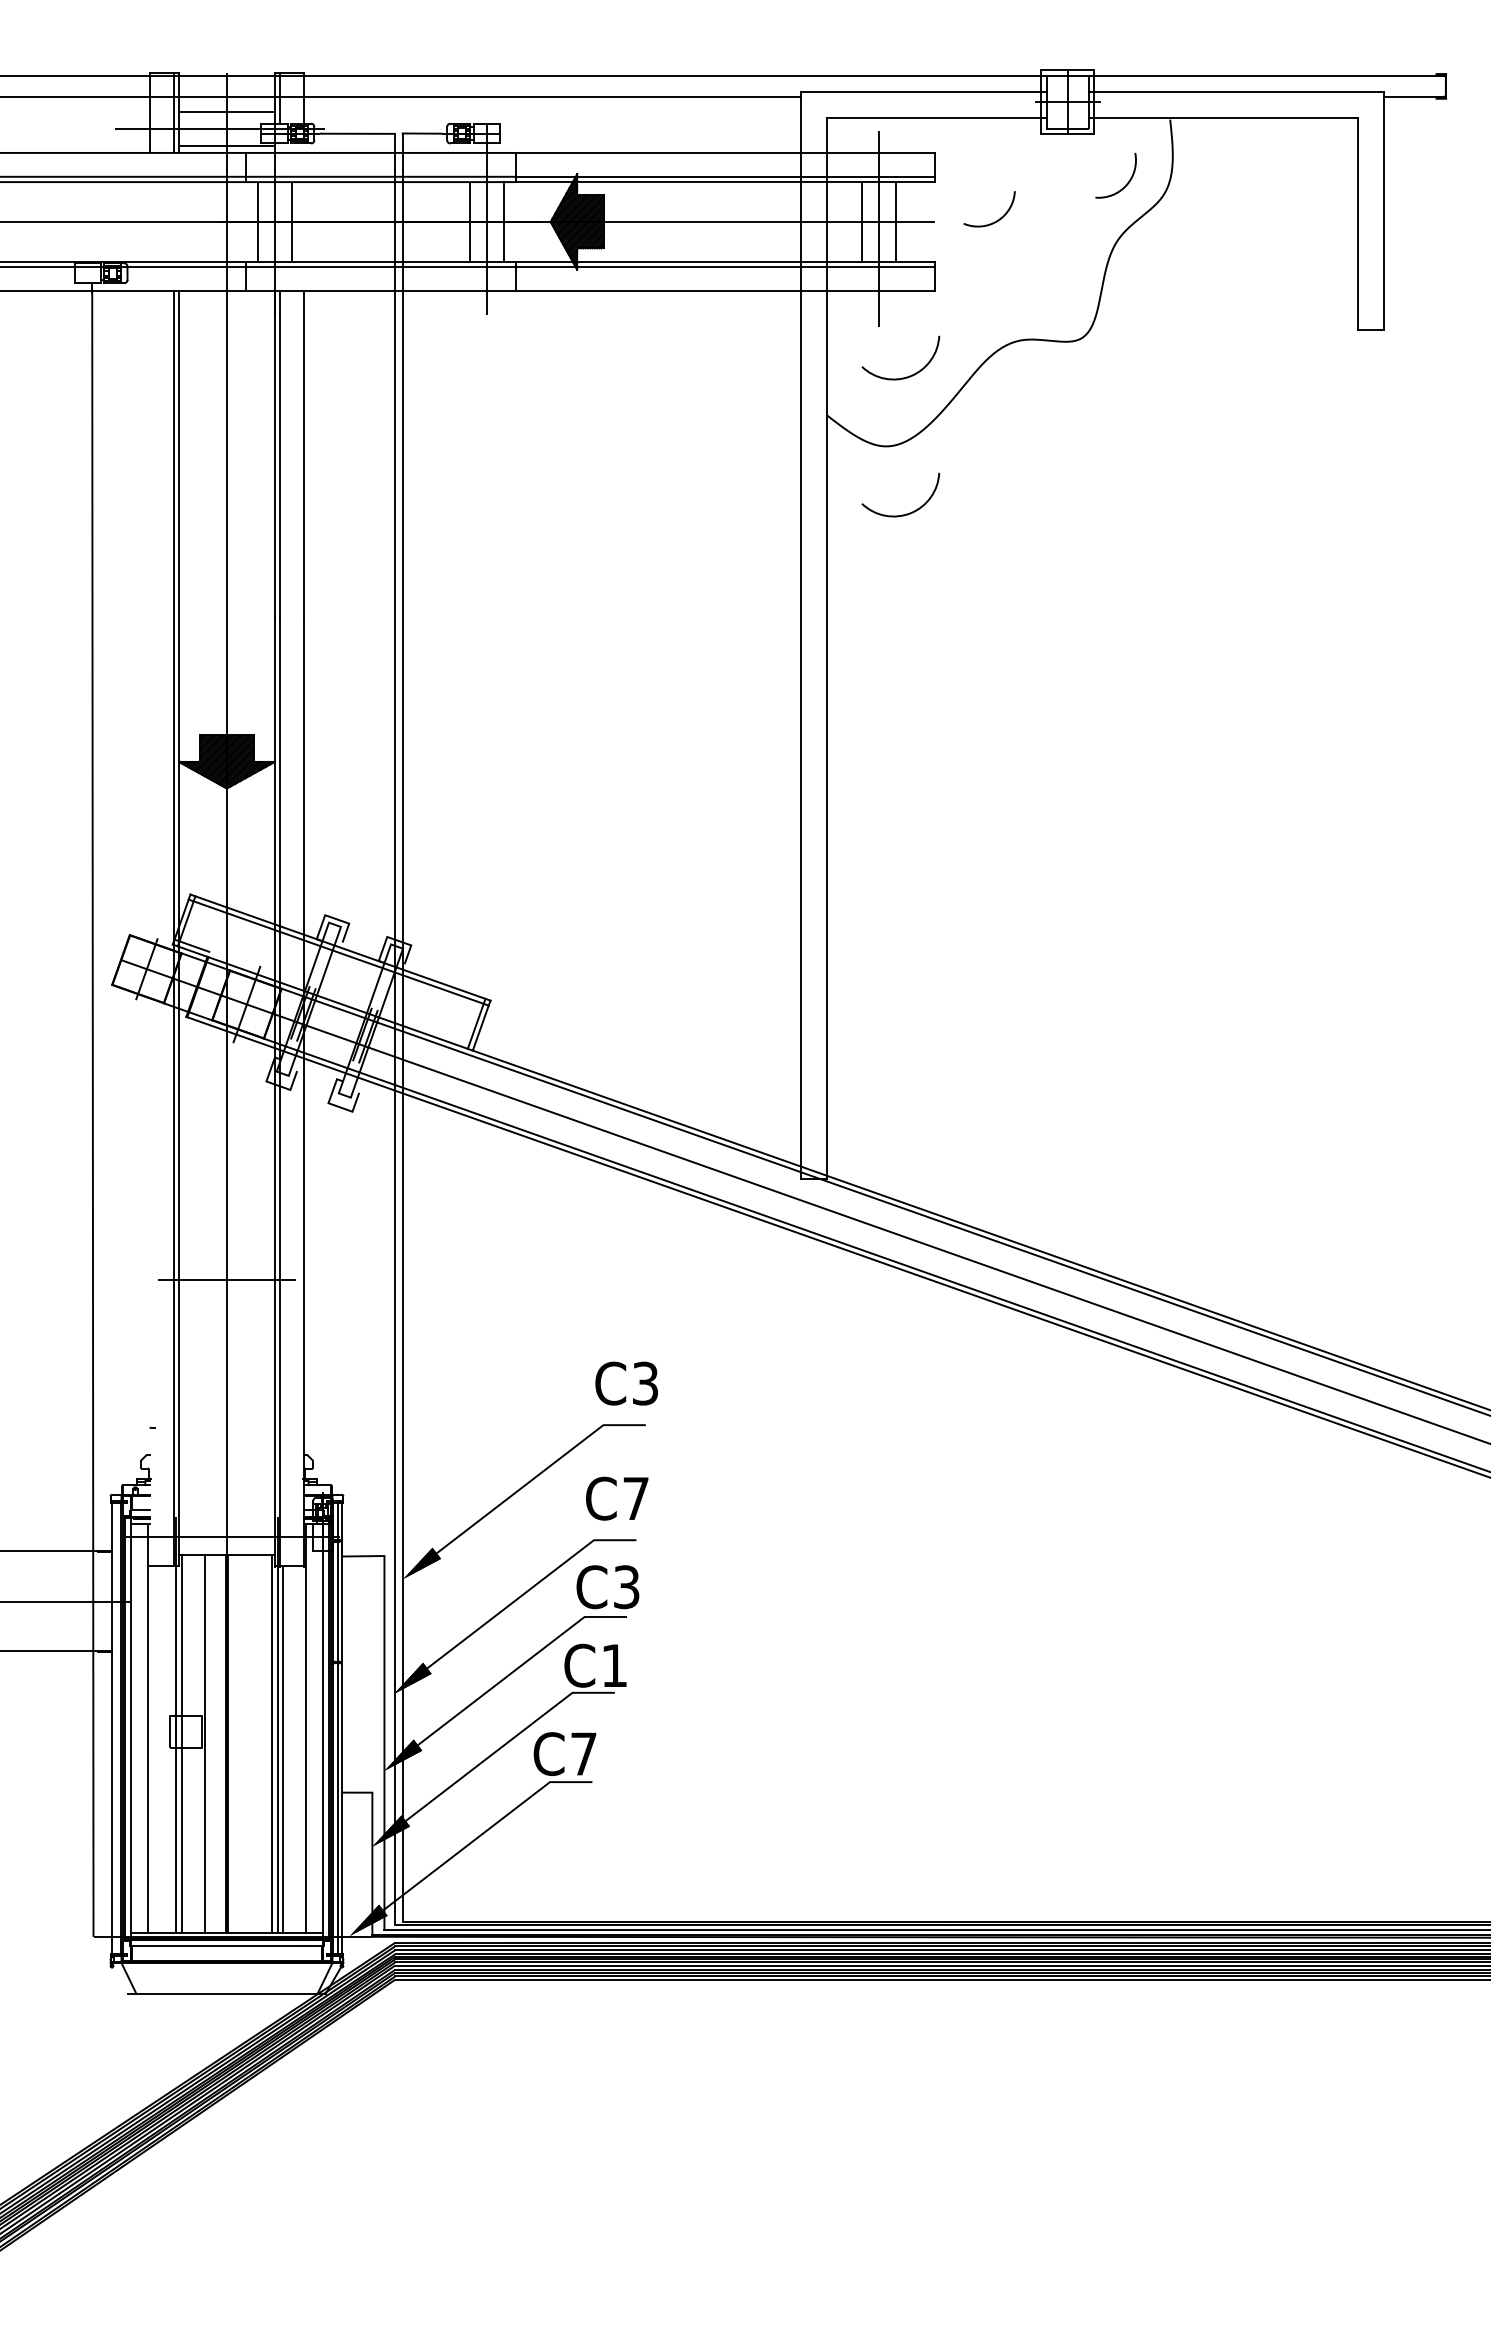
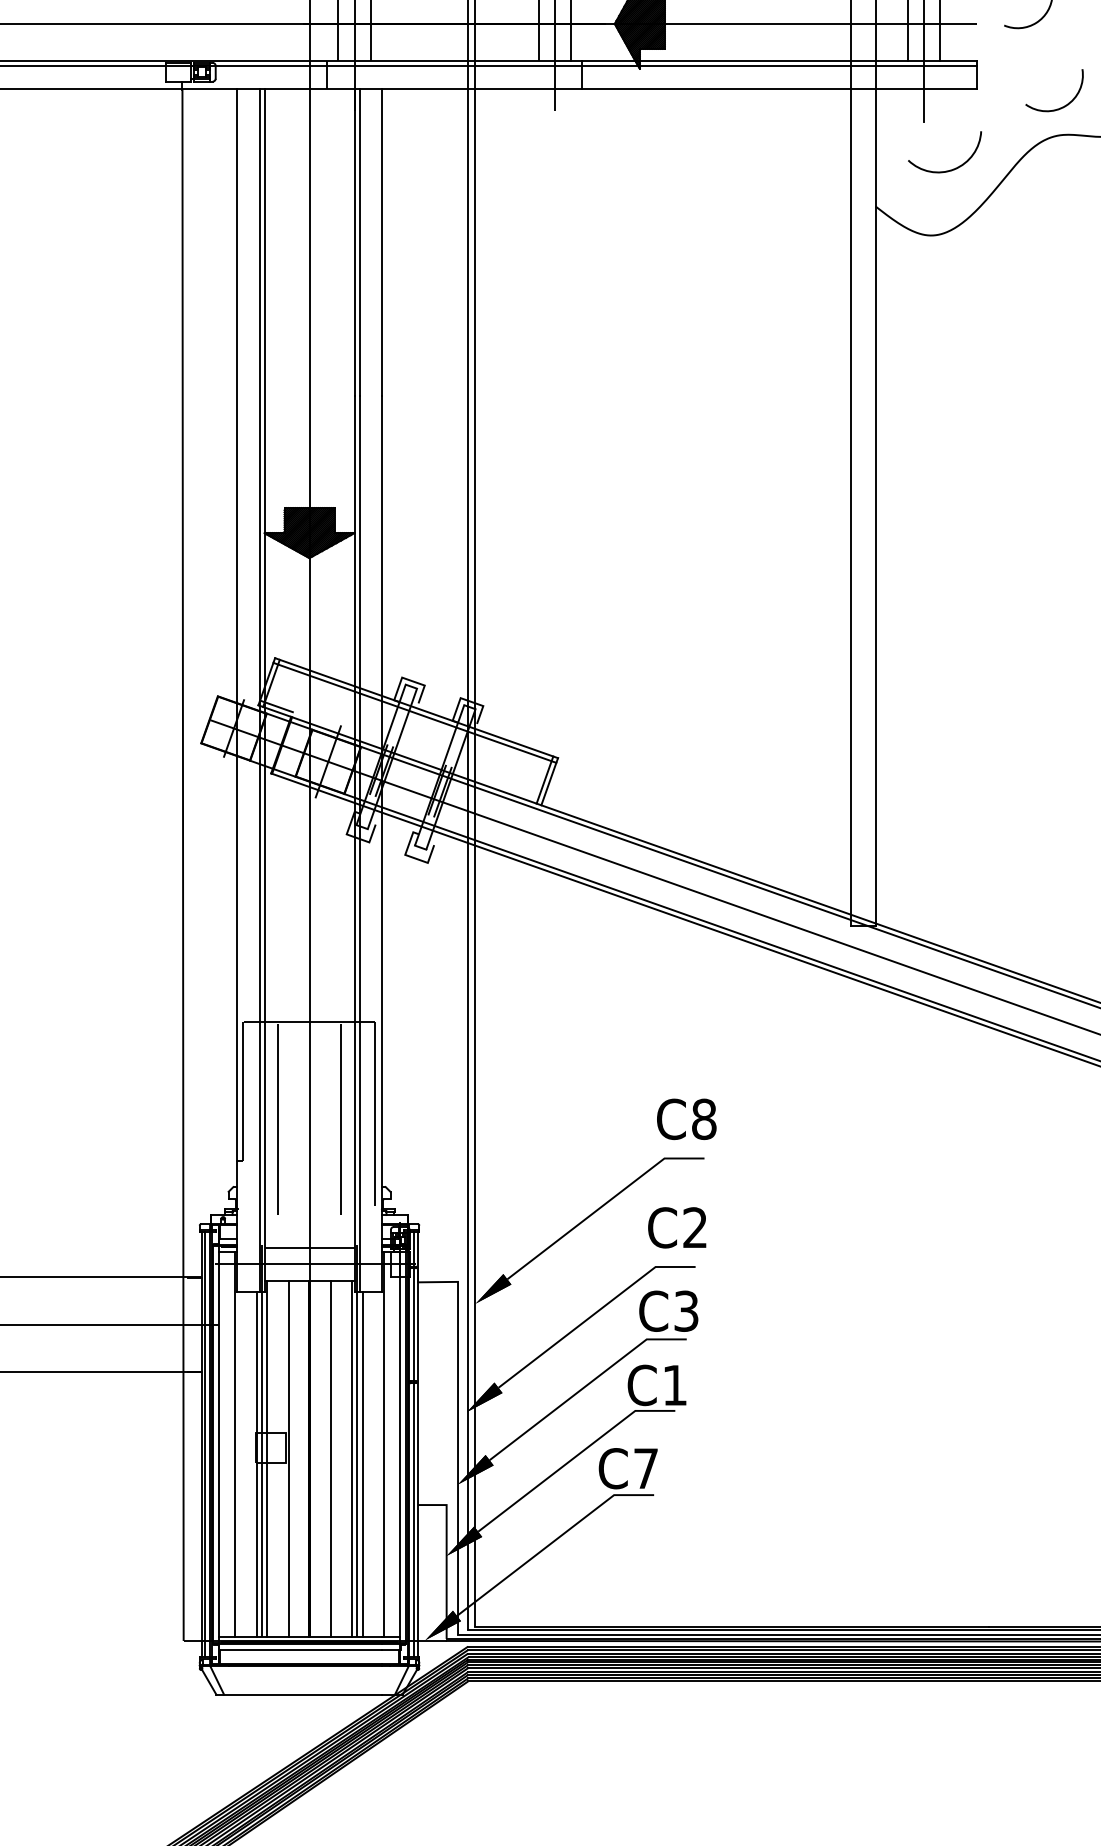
arc: (1025, 309) -> (1062, 106), added
arc: (906, 513) -> (950, 298), removed
line: (150, 928) -> (237, 690), added
line: (156, 1353) -> (243, 1090), added
line: (296, 1378) -> (375, 1114), added
line: (193, 1383) -> (277, 1119), added
line: (260, 1383) -> (341, 1119), added
text: (645, 1383) -> (704, 1119), C3 -> C8
text: (635, 1497) -> (694, 1226), C7 -> C2
line: (226, 1520) -> (309, 1248), added
line: (116, 1728) -> (205, 1444), added
line: (249, 1743) -> (330, 1458), added
line: (170, 1749) -> (256, 1464), added
line: (120, 1980) -> (209, 1682), added

